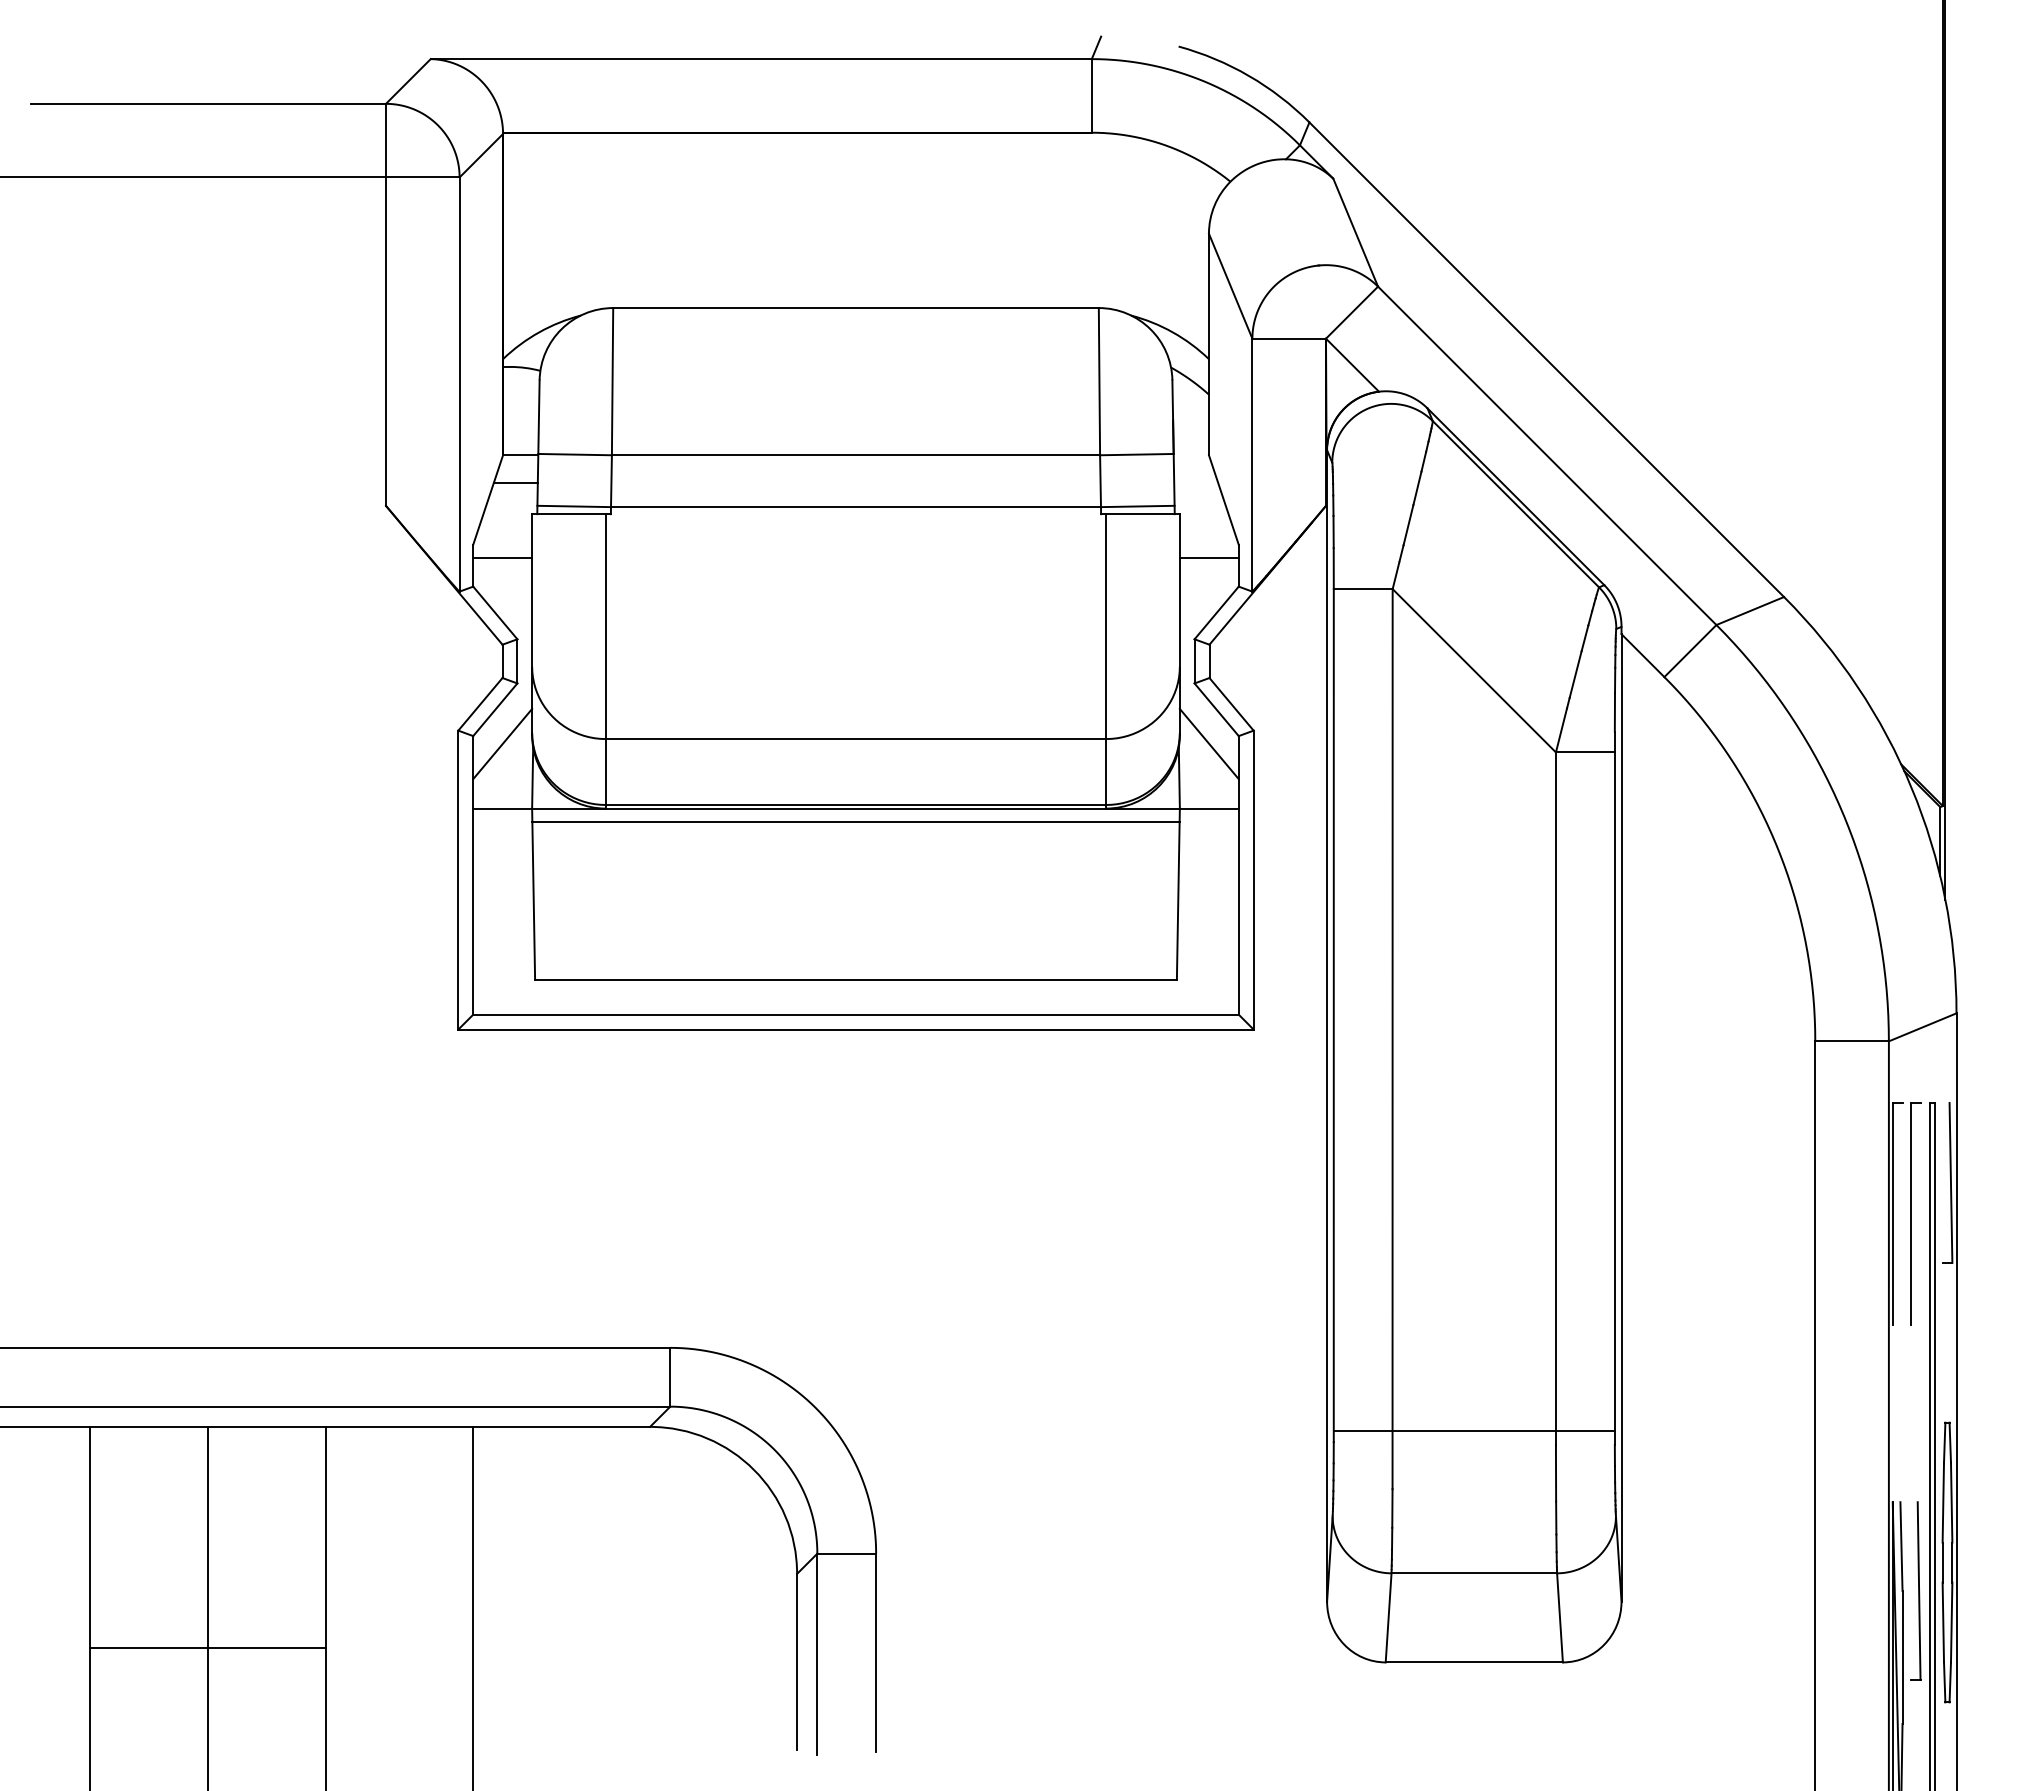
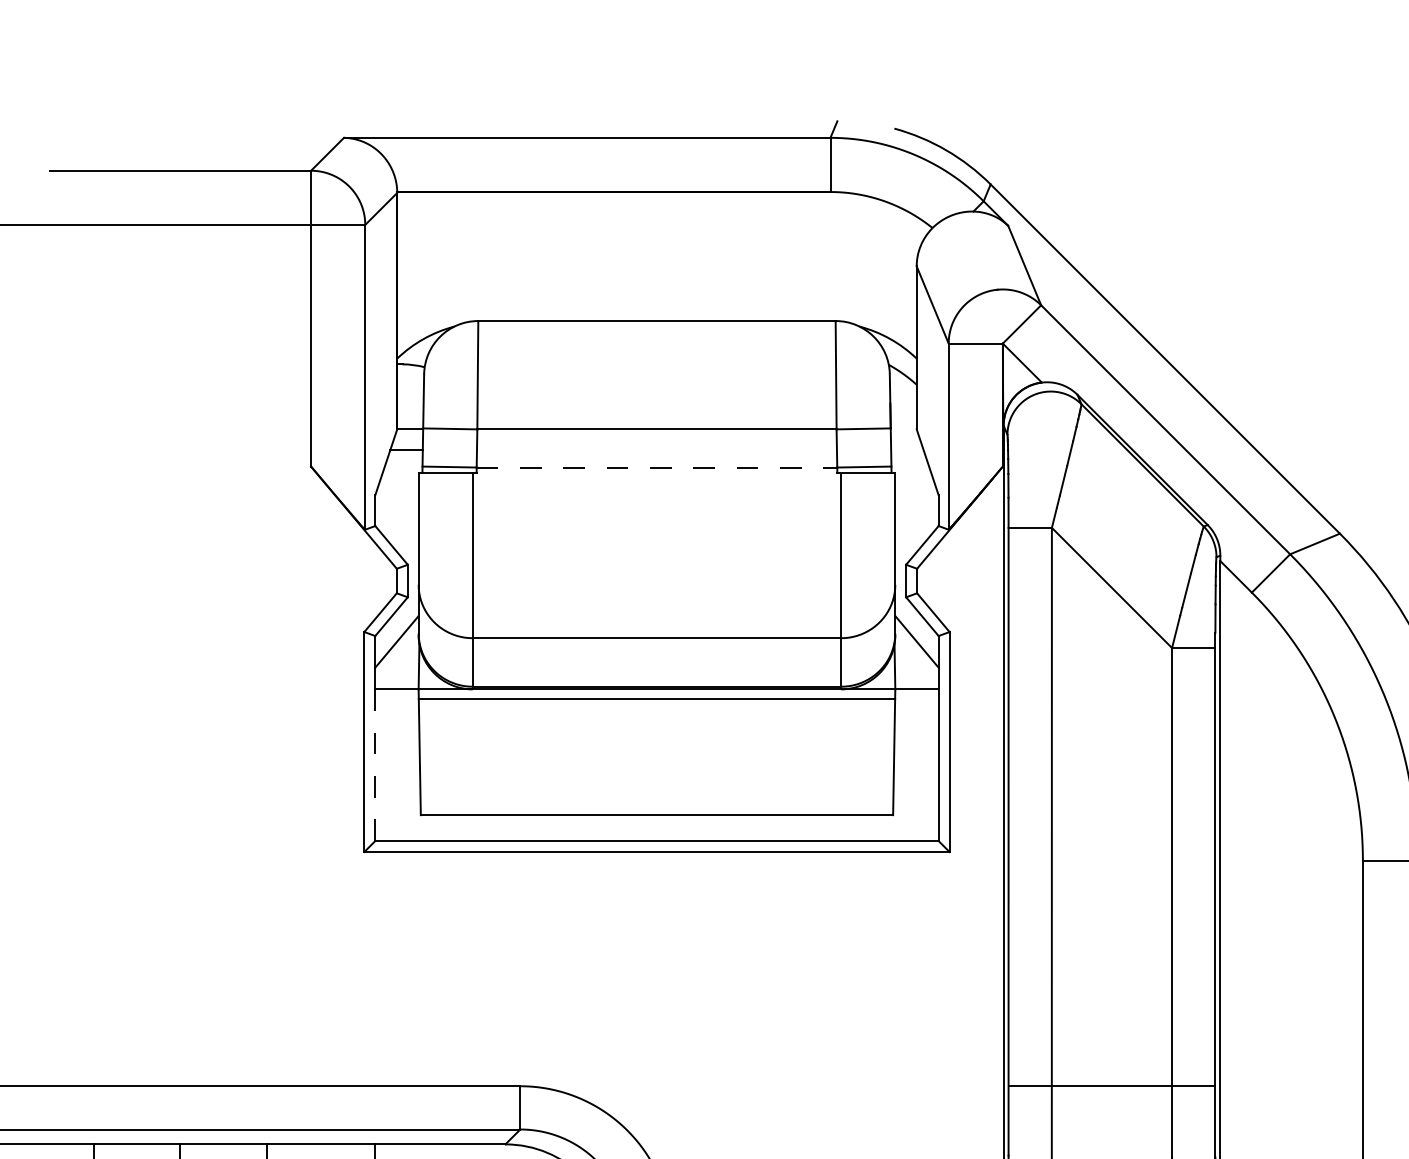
line: (856, 507) -> (657, 467), solid -> dashed
line: (502, 558) -> (396, 505), removed
line: (1208, 558) -> (916, 505), removed
line: (473, 911) -> (375, 765), solid -> dashed
line: (1473, 1431) -> (1111, 1086), moved

